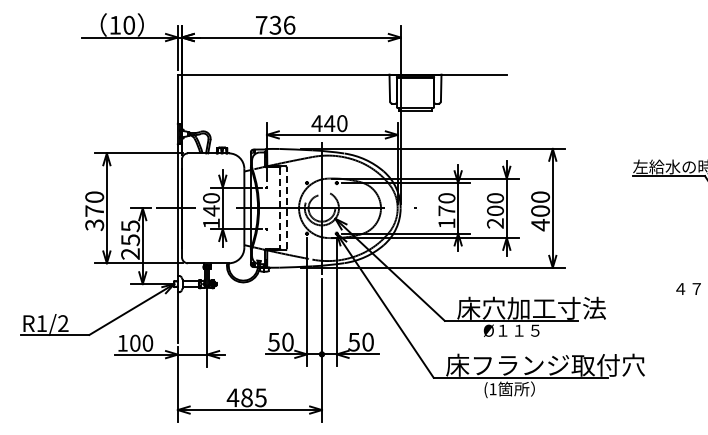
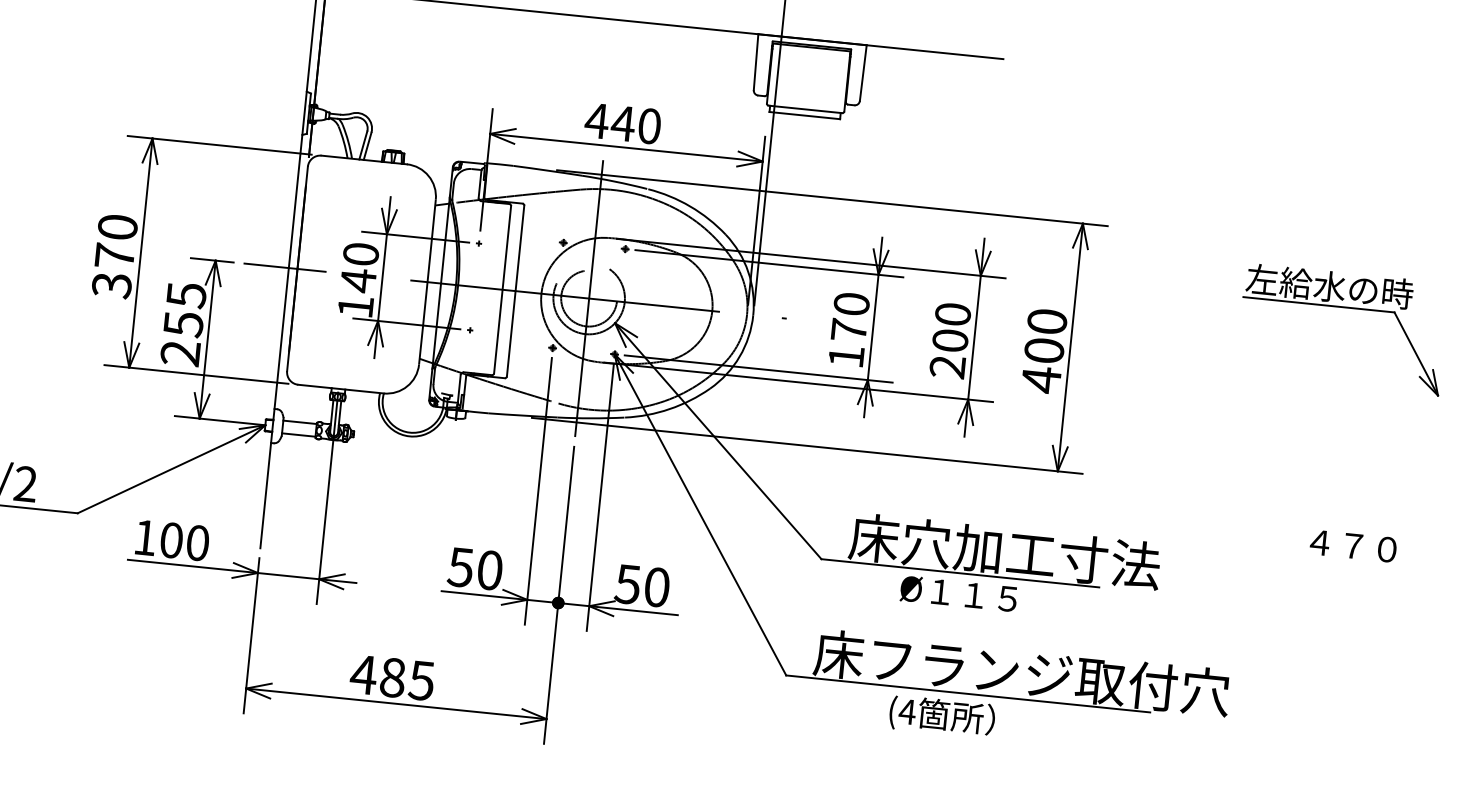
line: (286, 207) -> (515, 289), dashed -> solid
line: (280, 208) -> (502, 290), dashed -> solid
text: (492, 389) -> (906, 712), (1 -> (4

